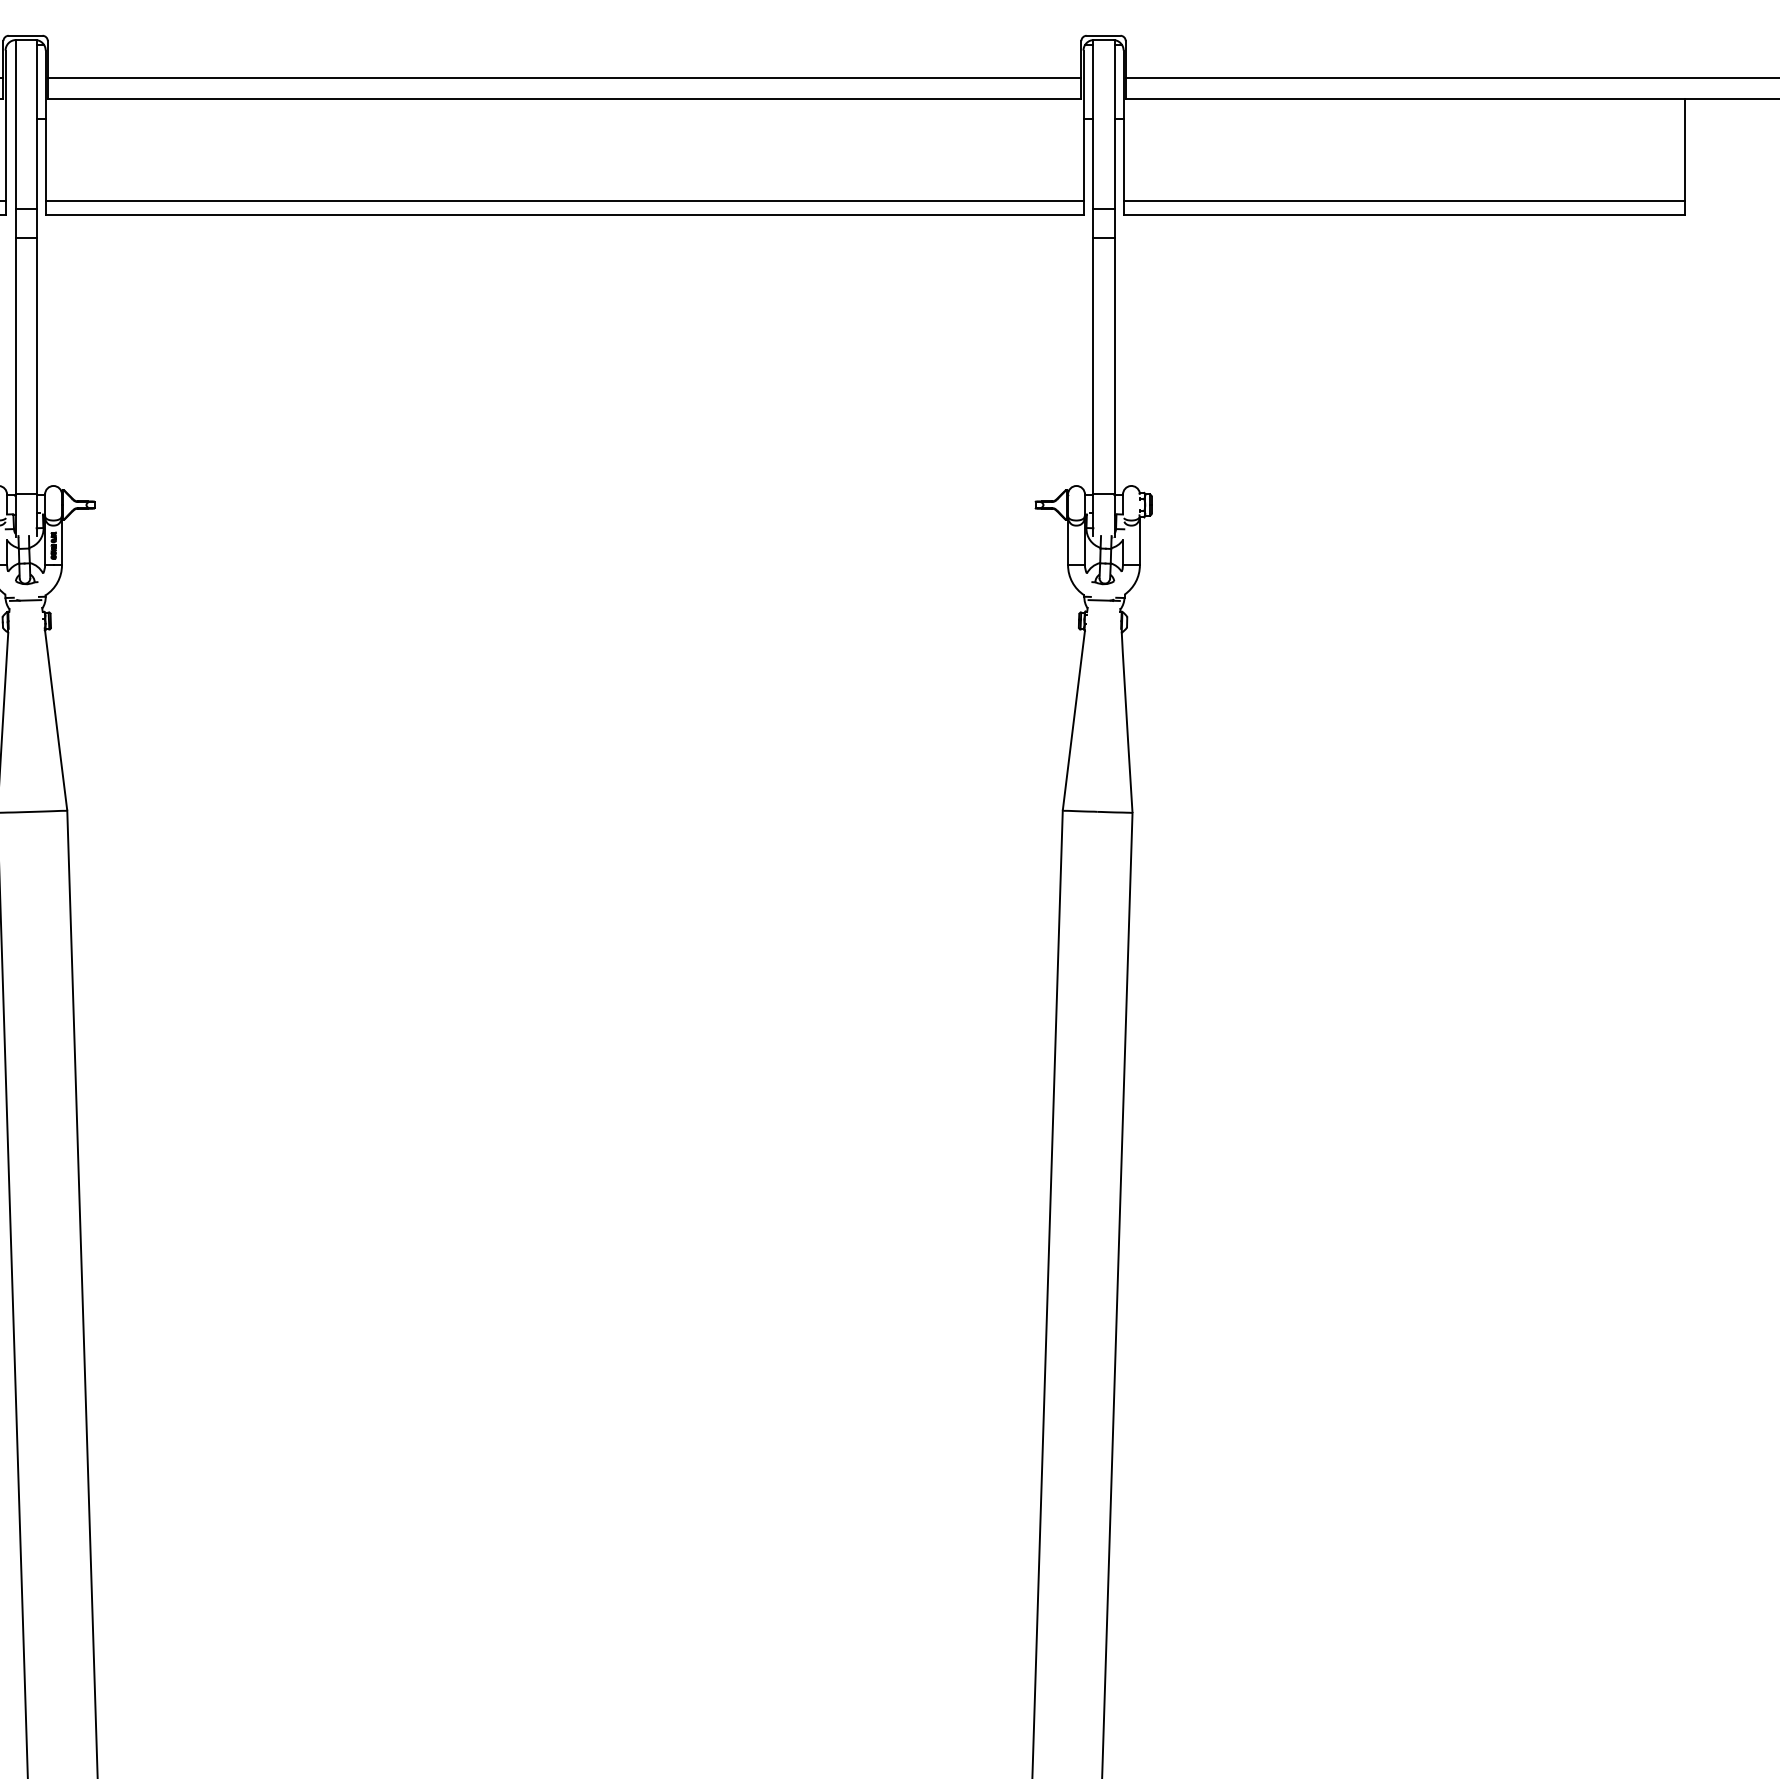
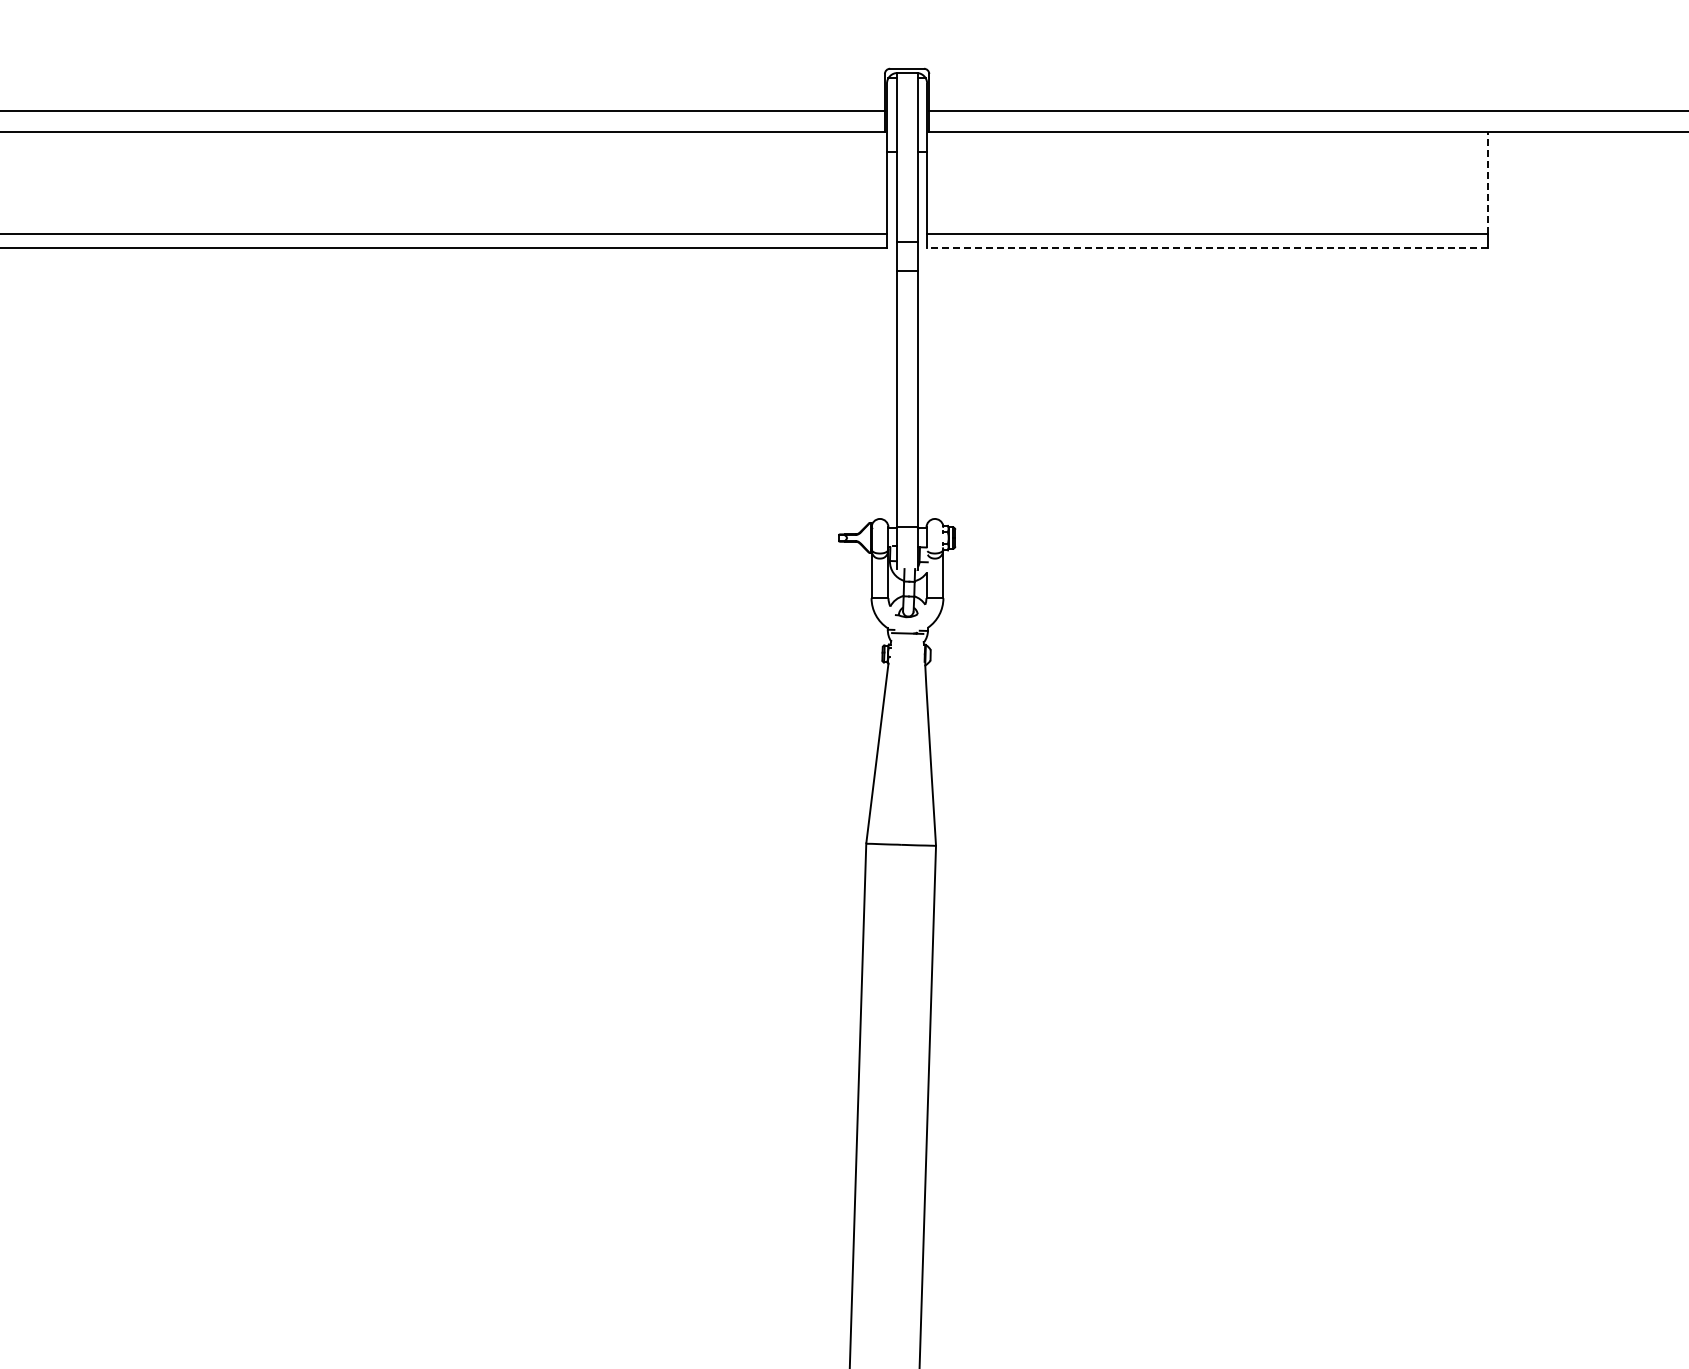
line: (1684, 149) -> (1488, 182), solid -> dashed
line: (1404, 215) -> (1208, 248), solid -> dashed

